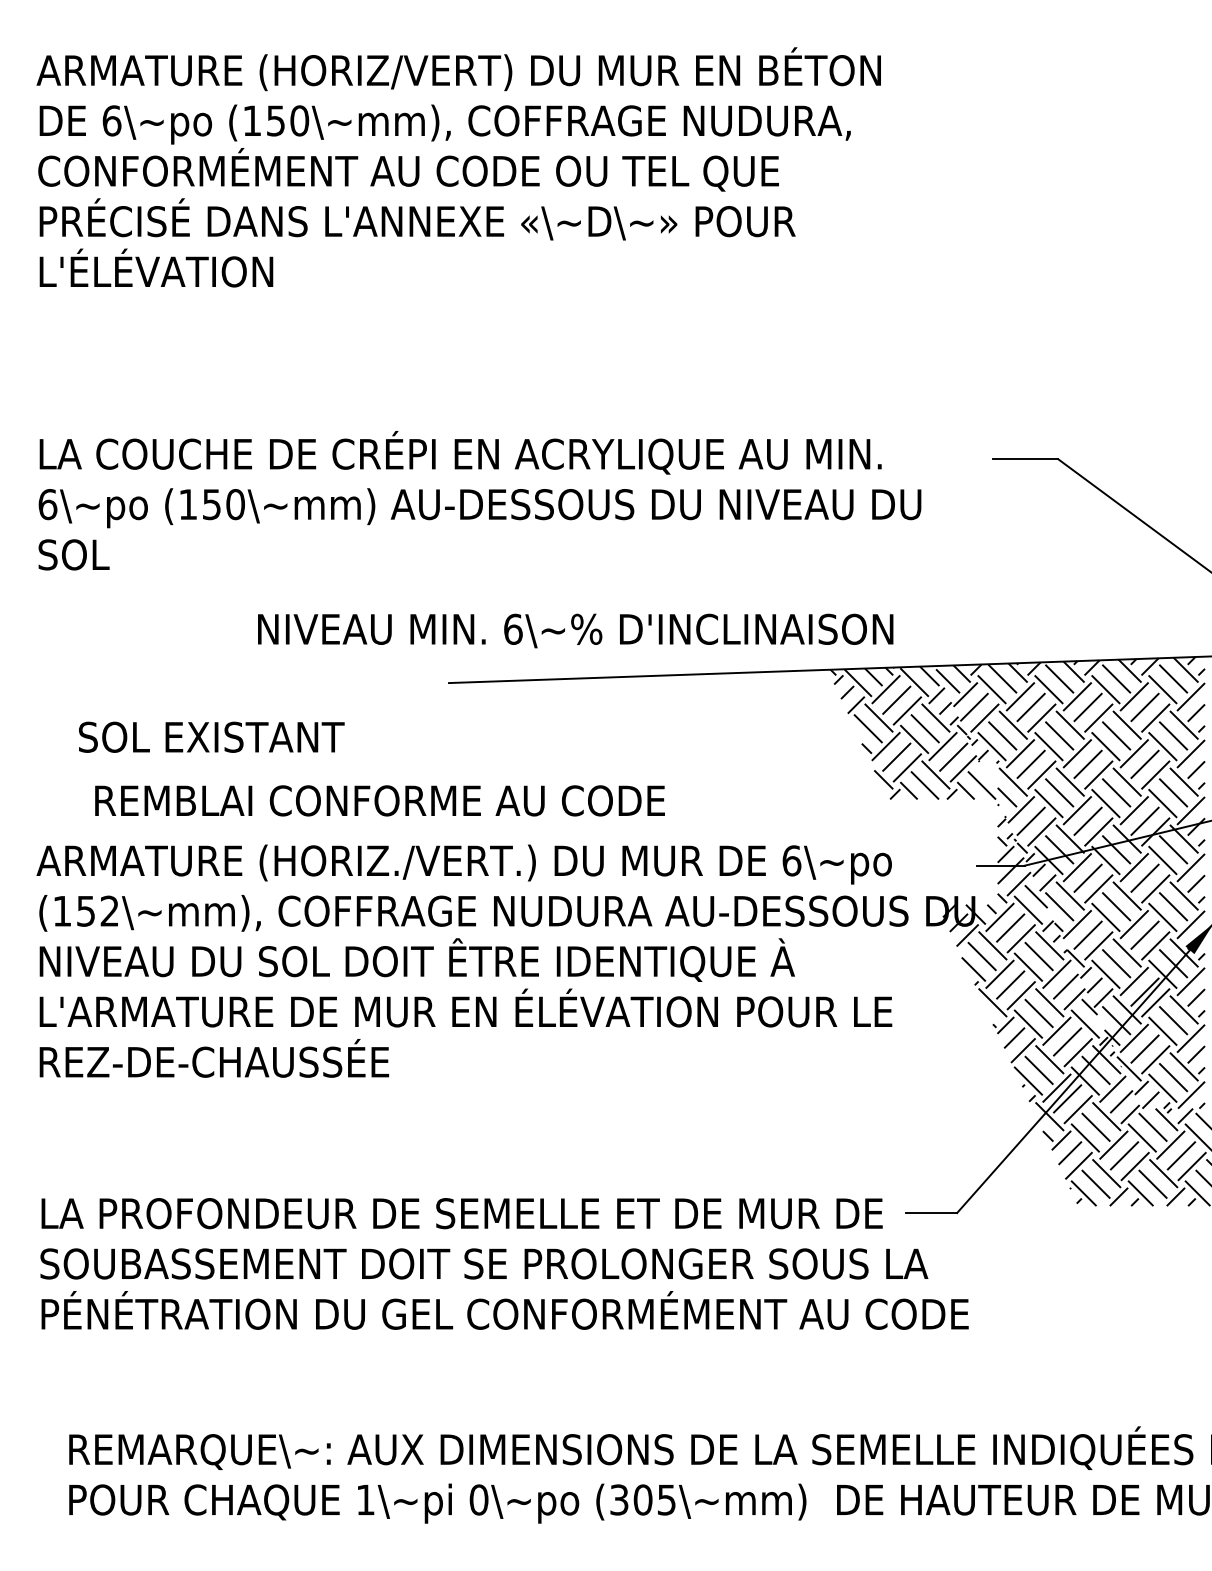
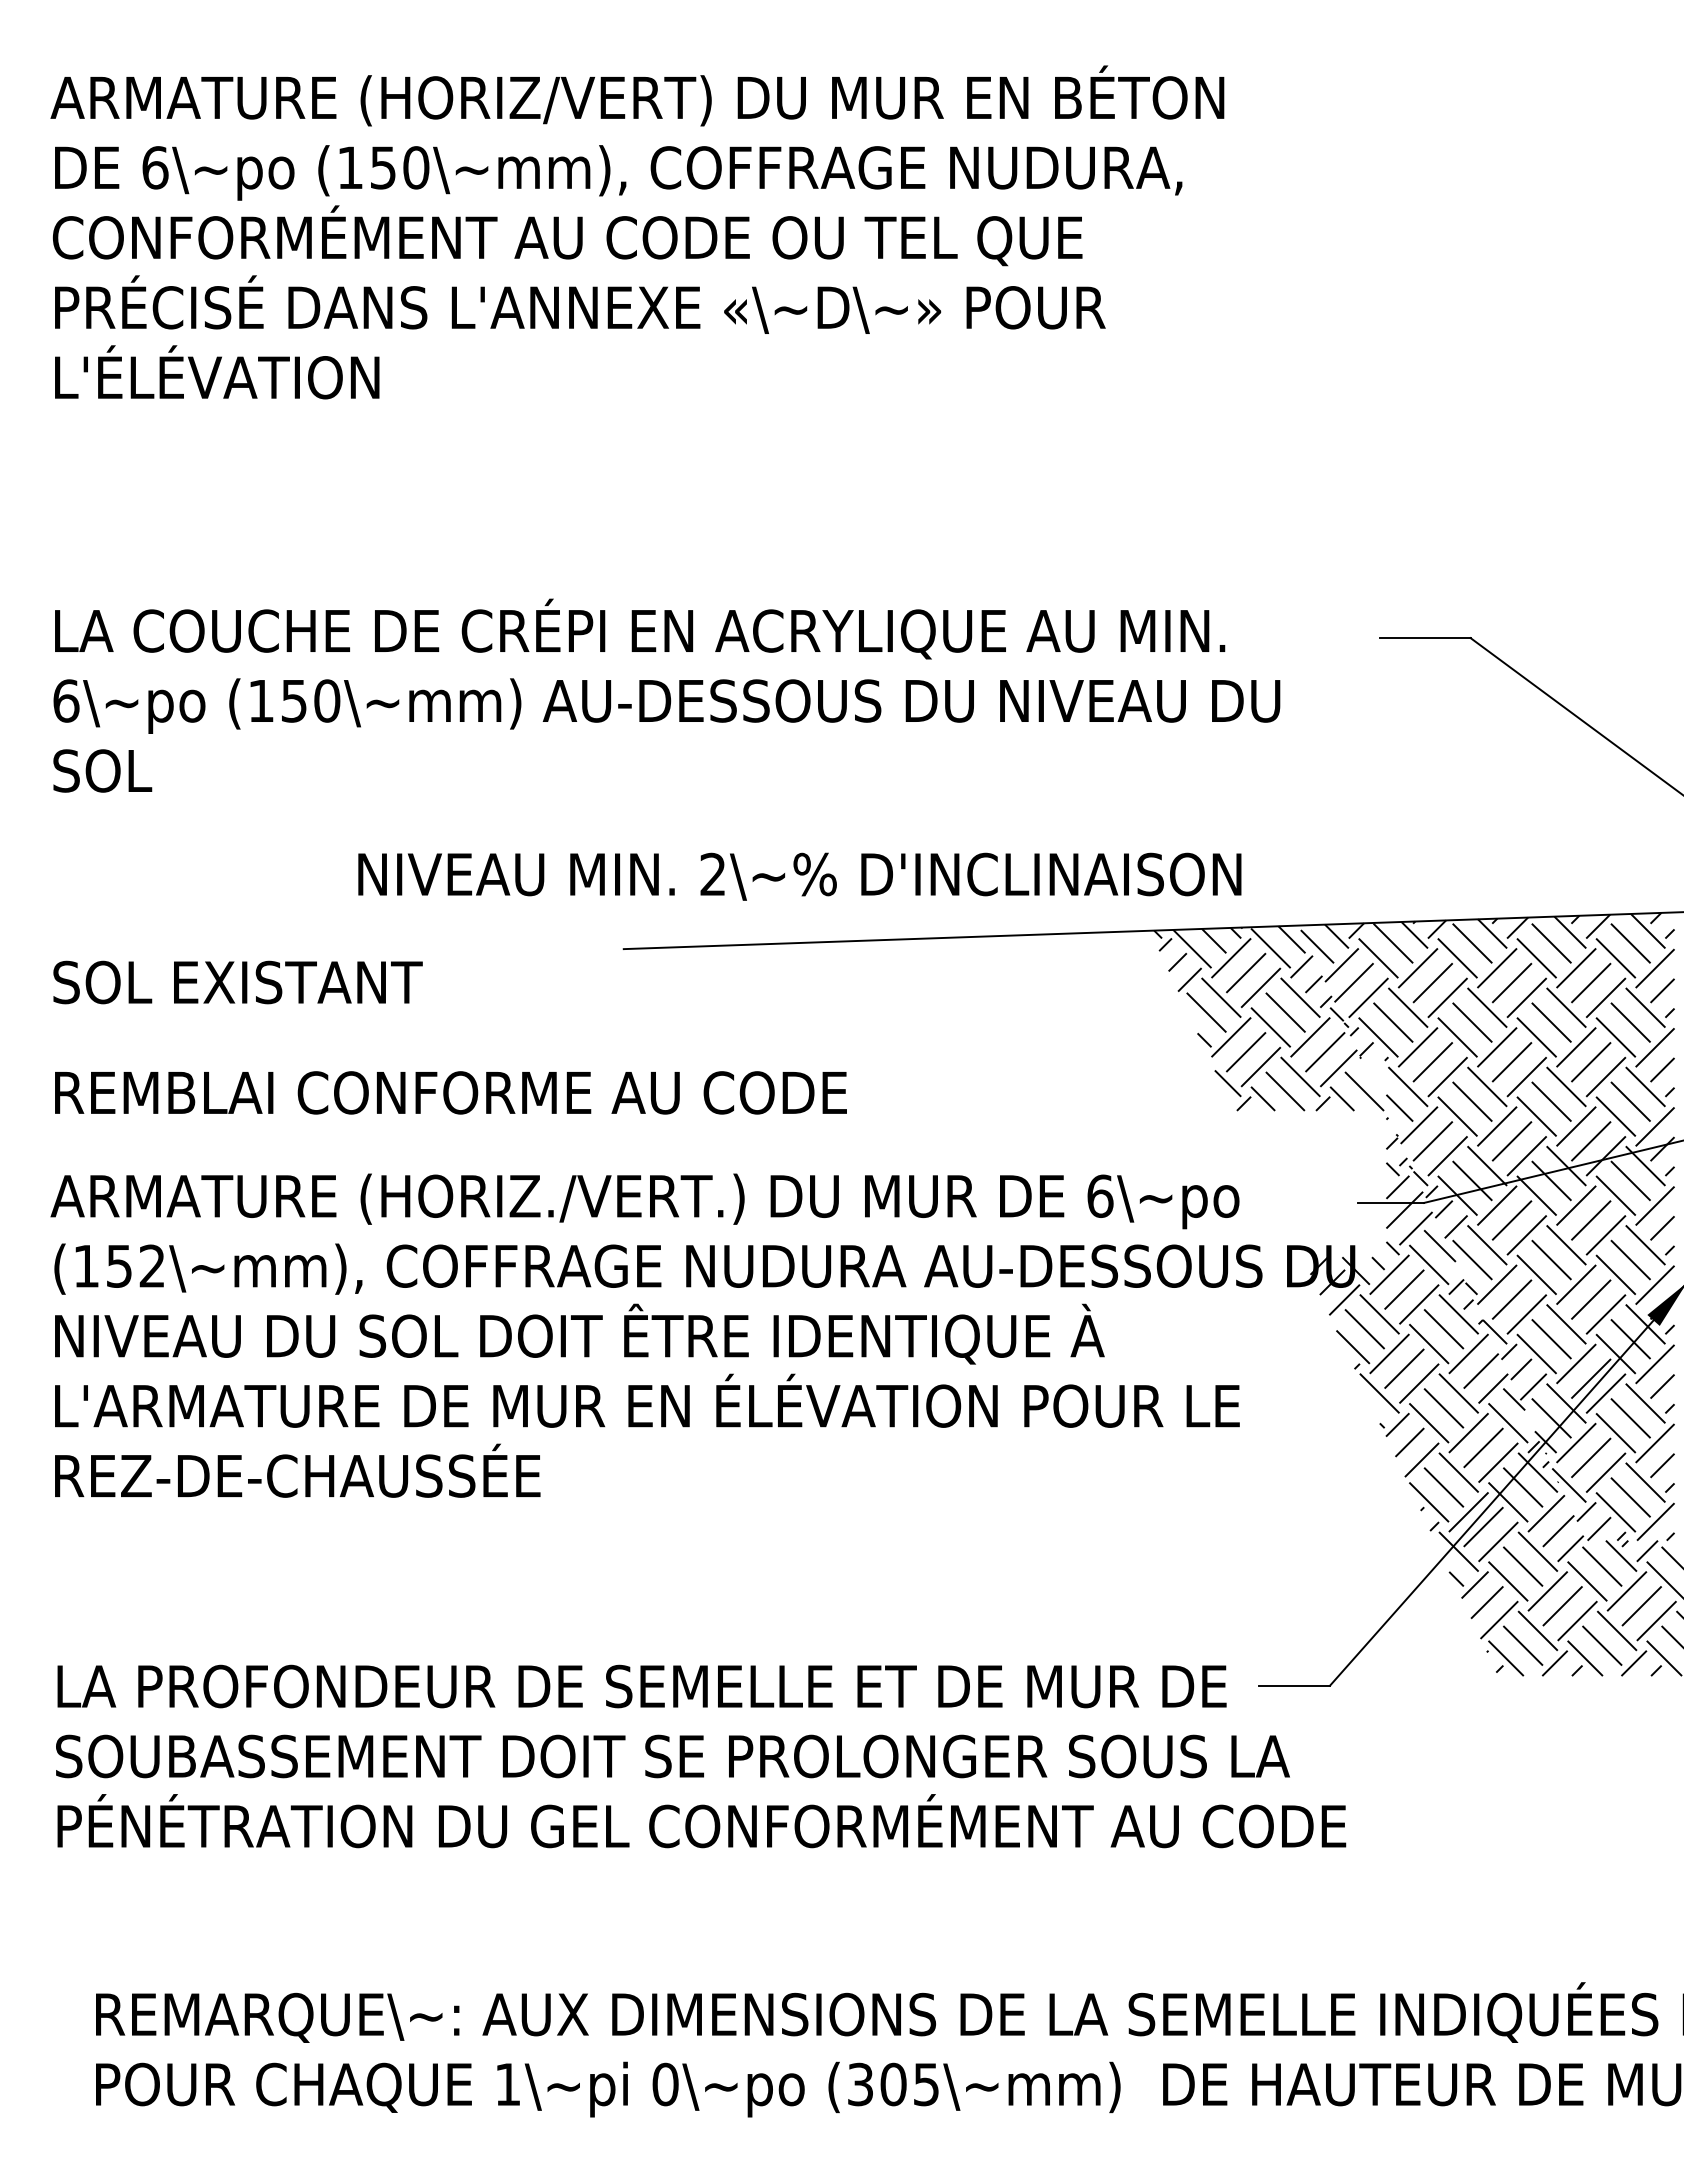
text: (513, 629) -> (713, 874), 6 -> 2
text: (211, 737) -> (237, 982), moved
text: (379, 800) -> (450, 1092), moved

